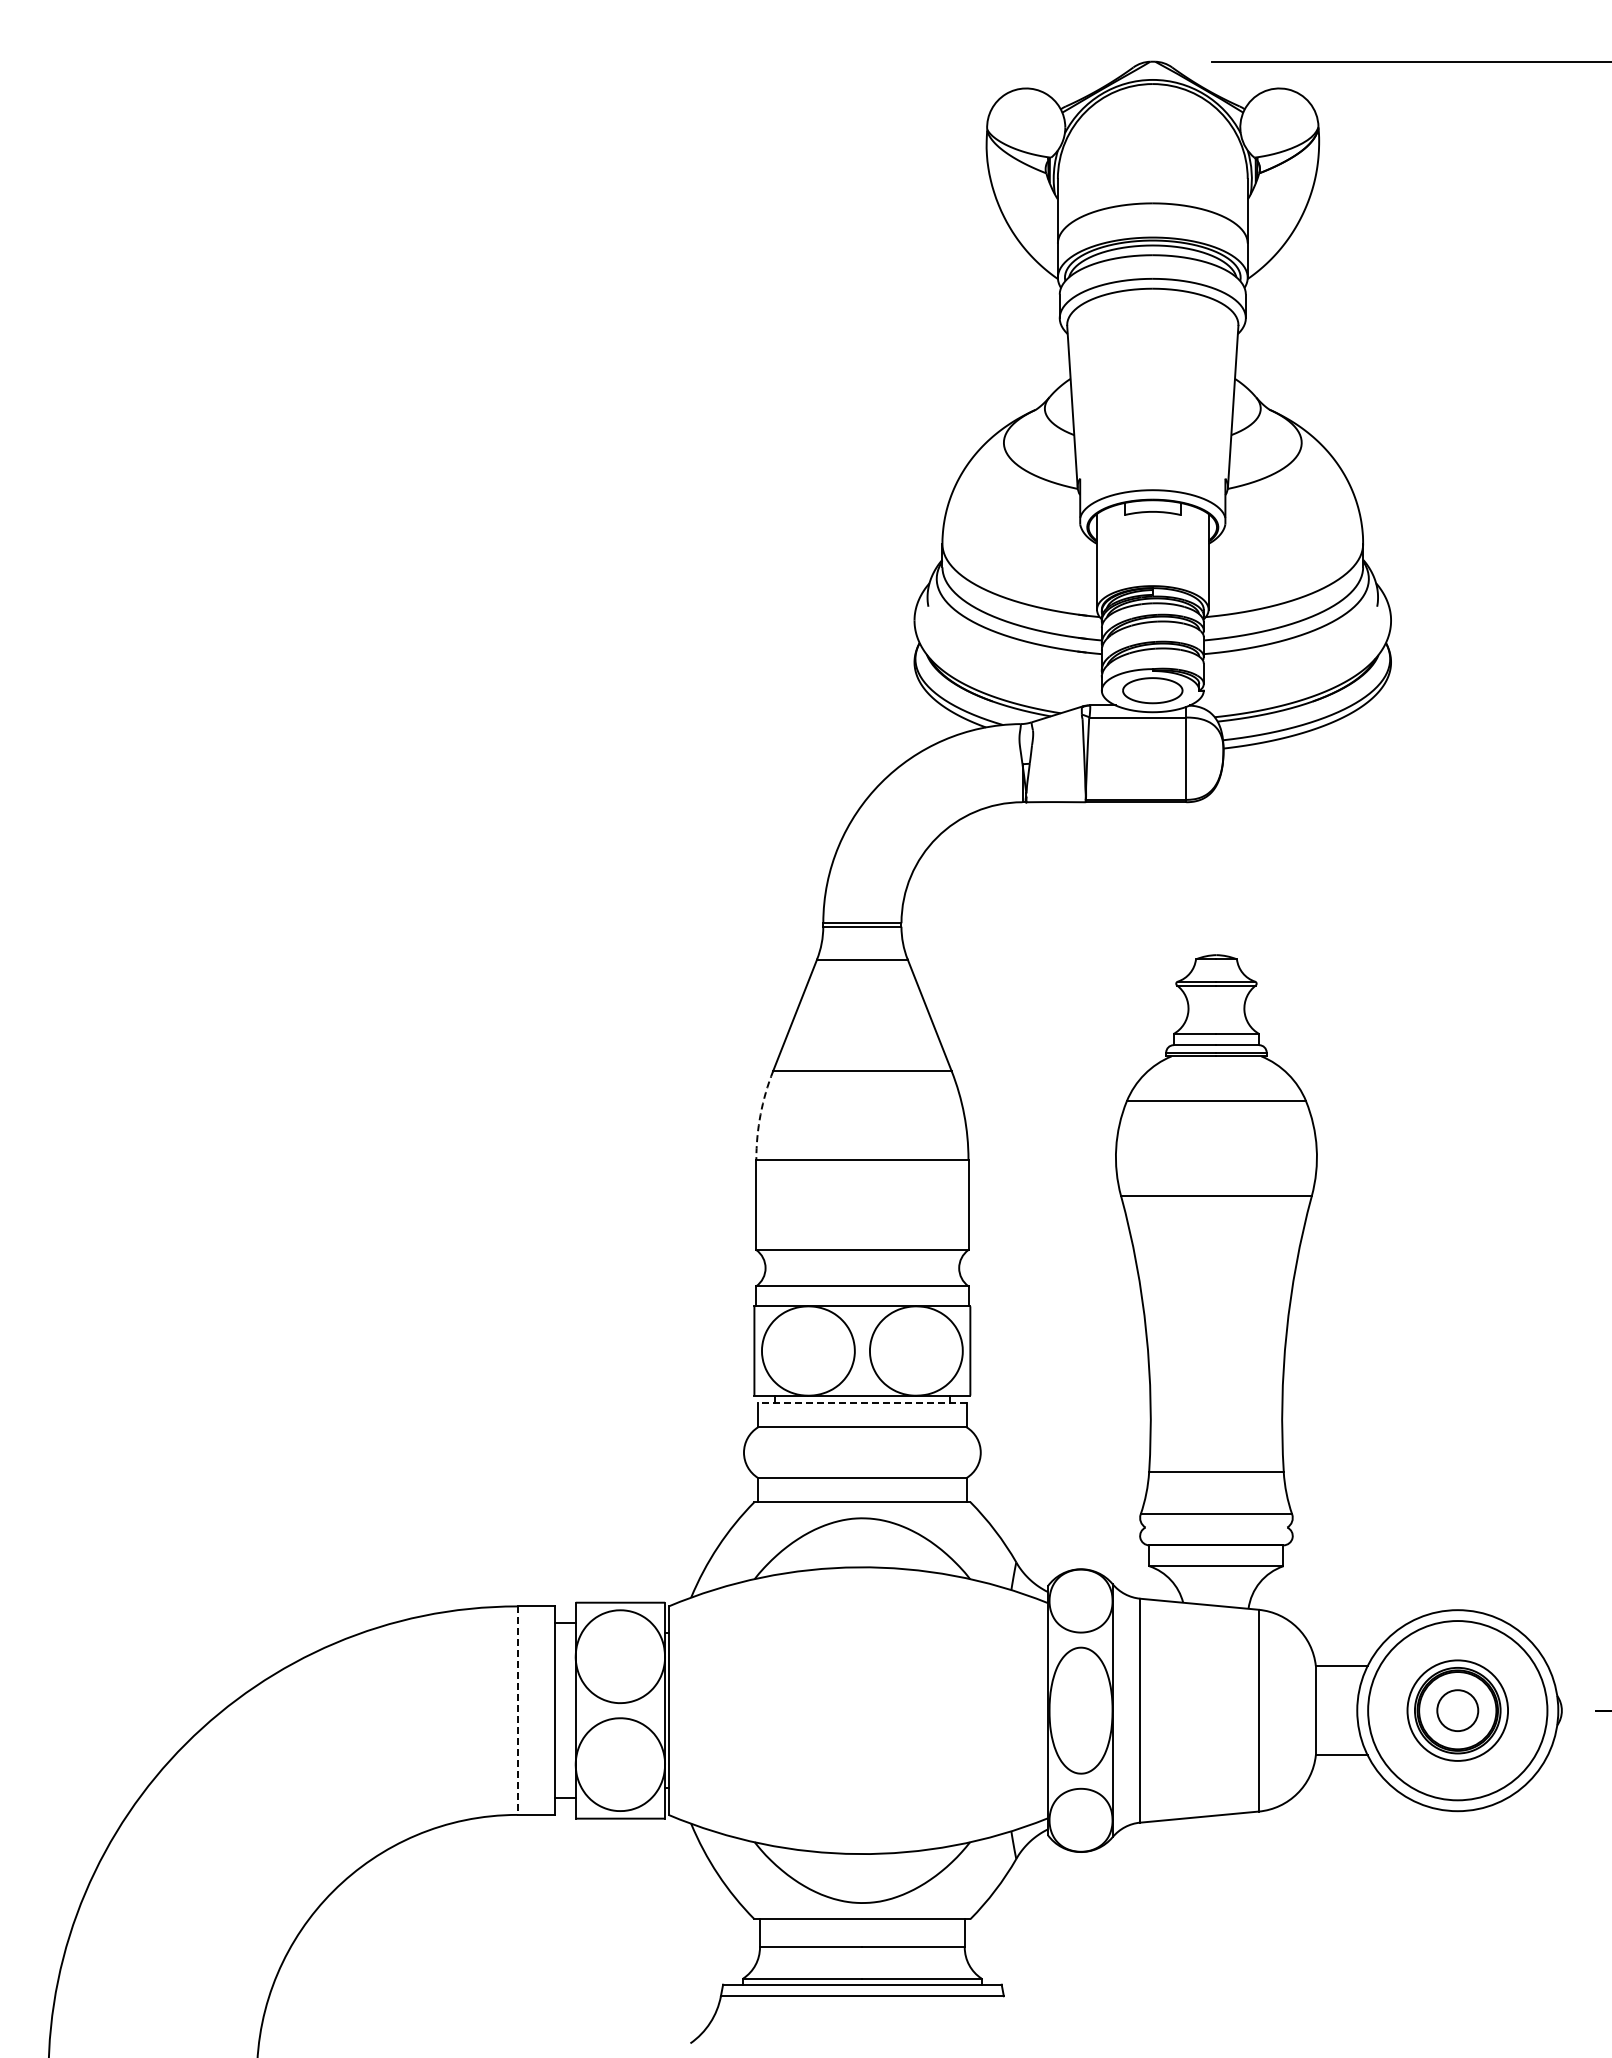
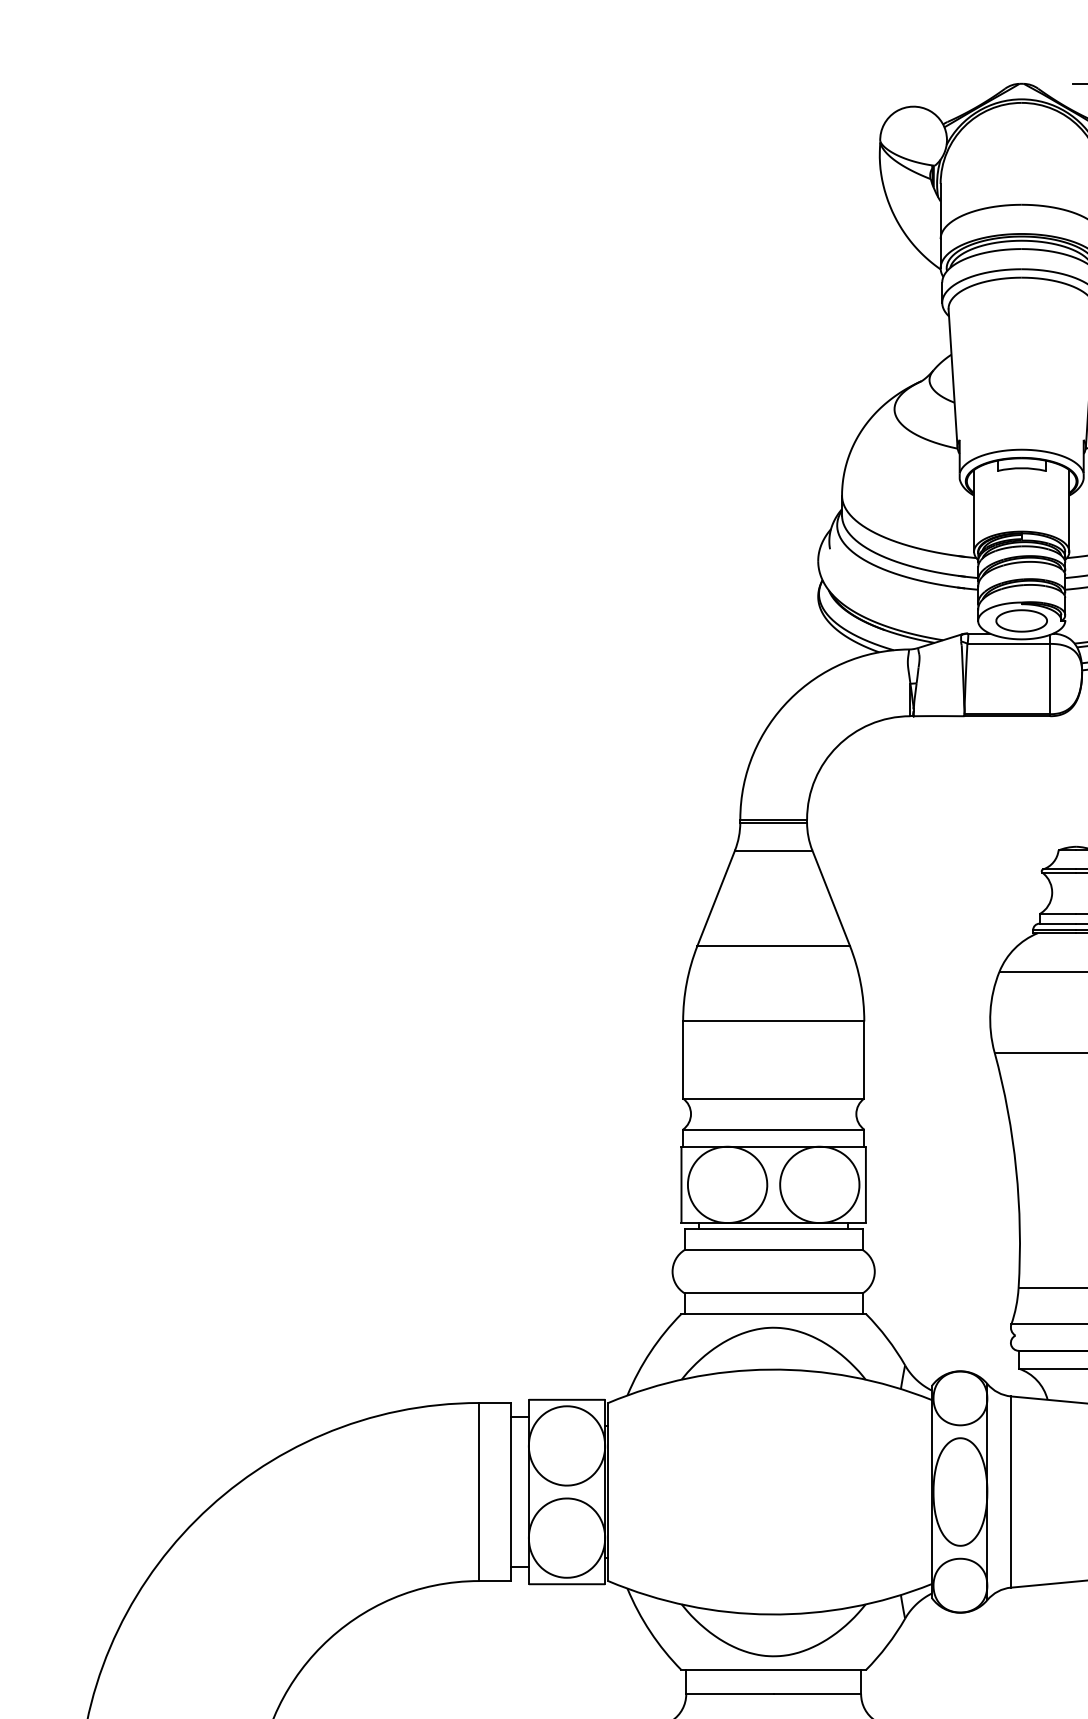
arc: (760, 1114) -> (686, 982), dashed -> solid
line: (861, 1403) -> (772, 1229), dashed -> solid
line: (517, 1711) -> (479, 1492), dashed -> solid

